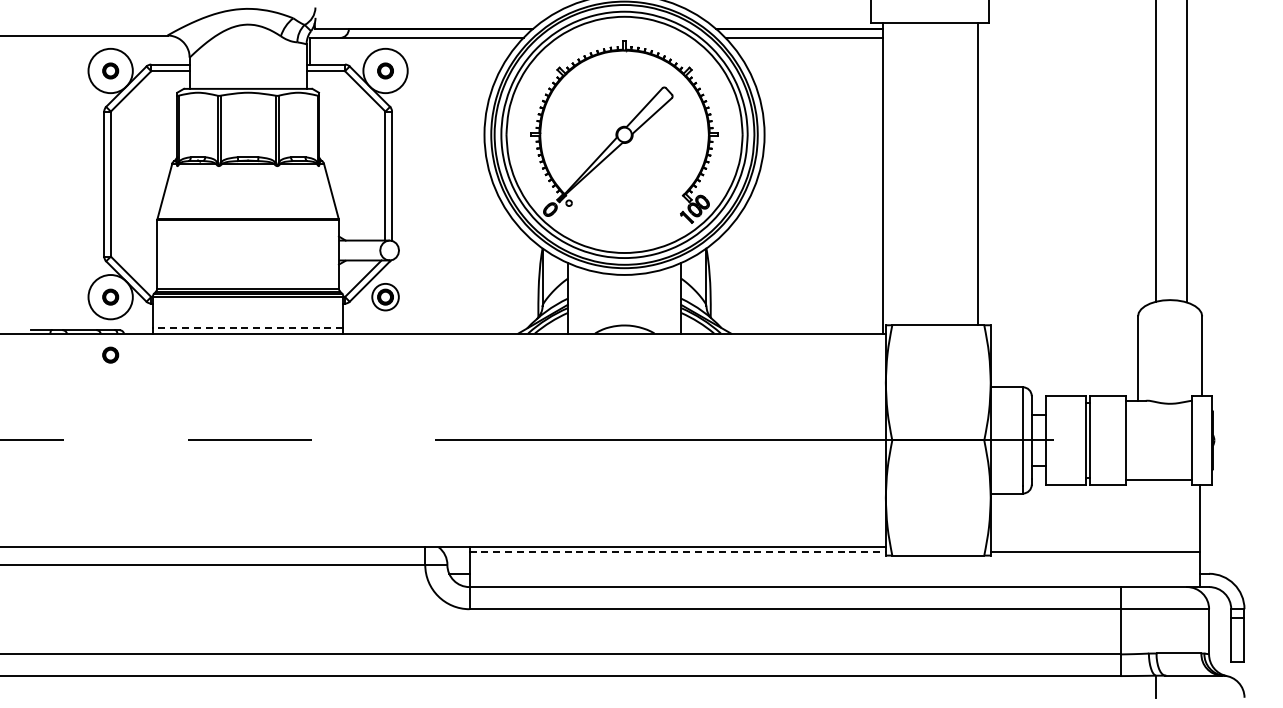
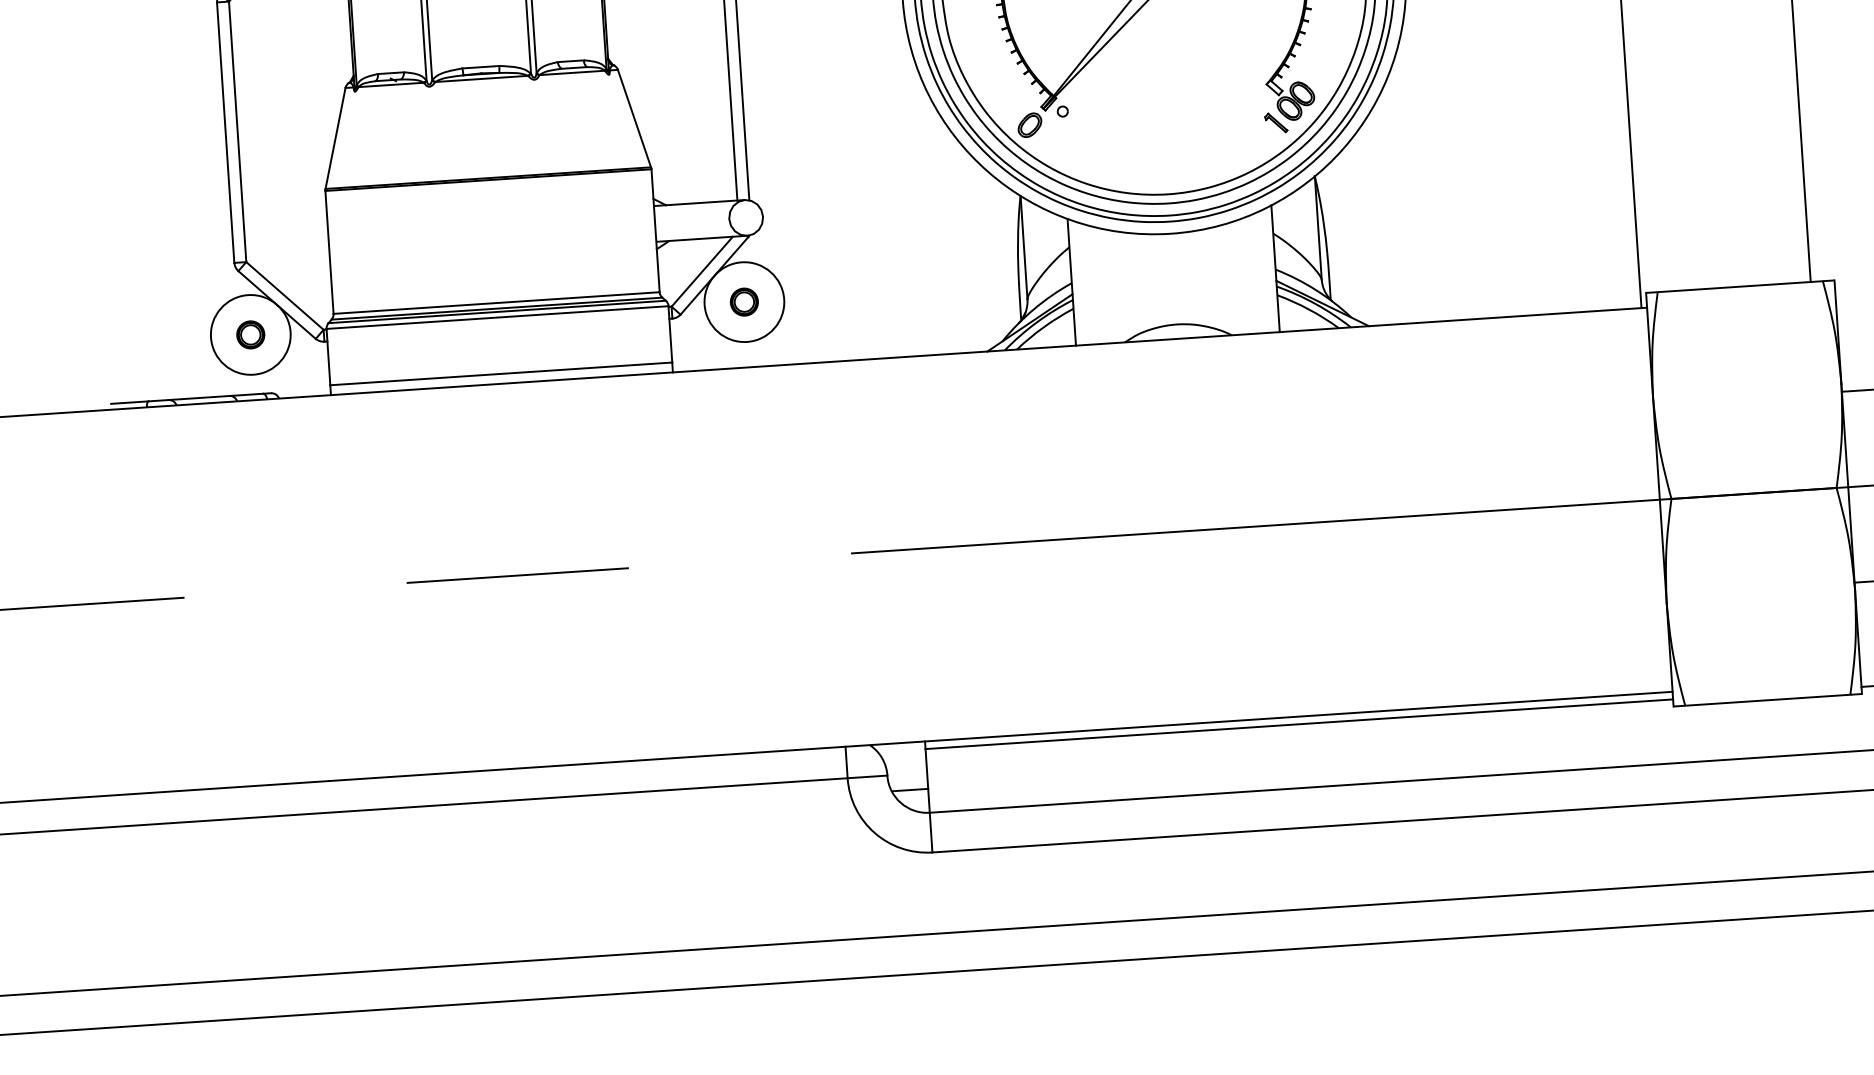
circle: (385, 297) -> (744, 302), size x1.67
line: (247, 328) -> (500, 374), dashed -> solid
part: (110, 354) -> (257, 437), removed
line: (678, 551) -> (1300, 723), dashed -> solid

